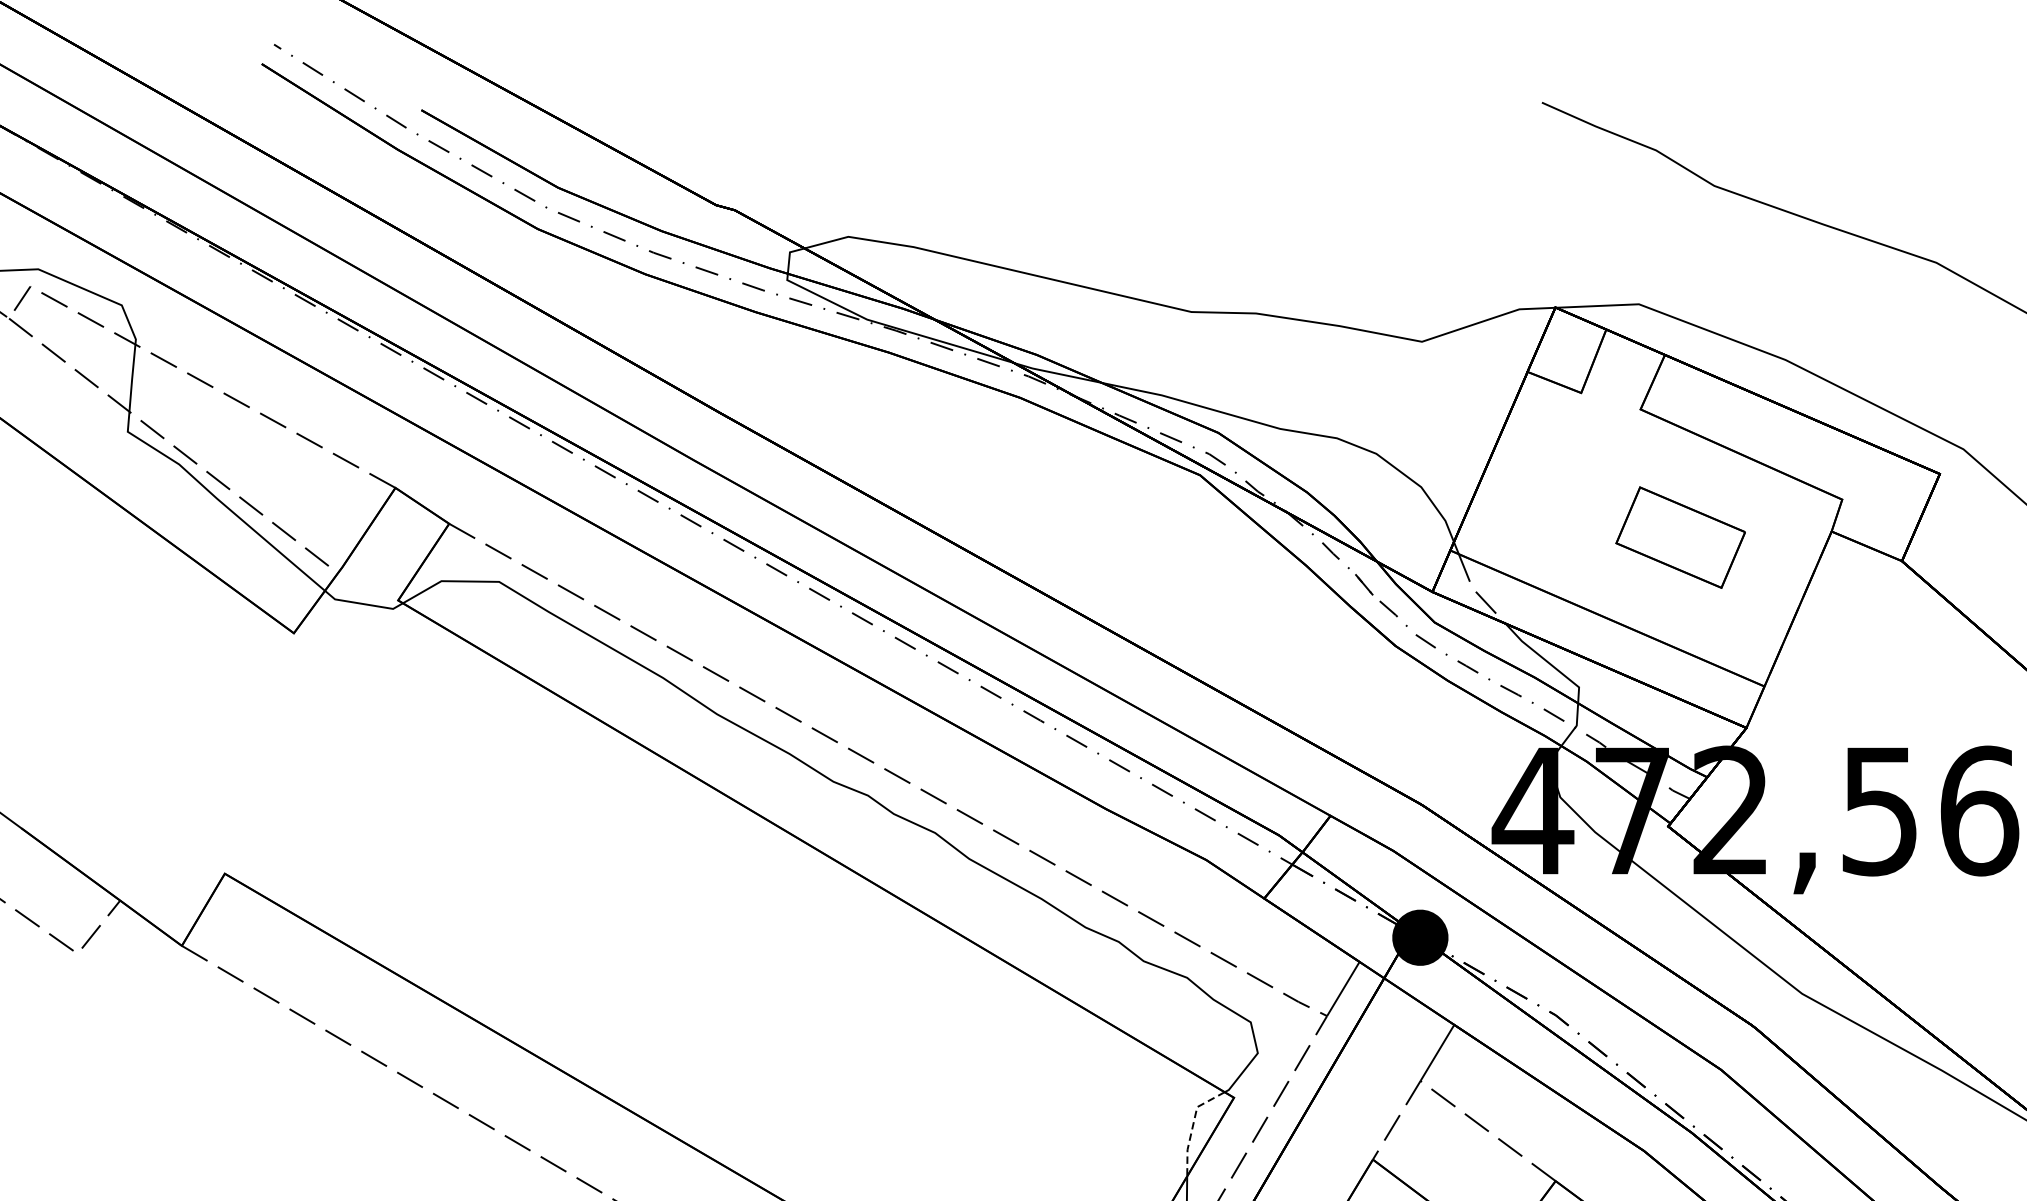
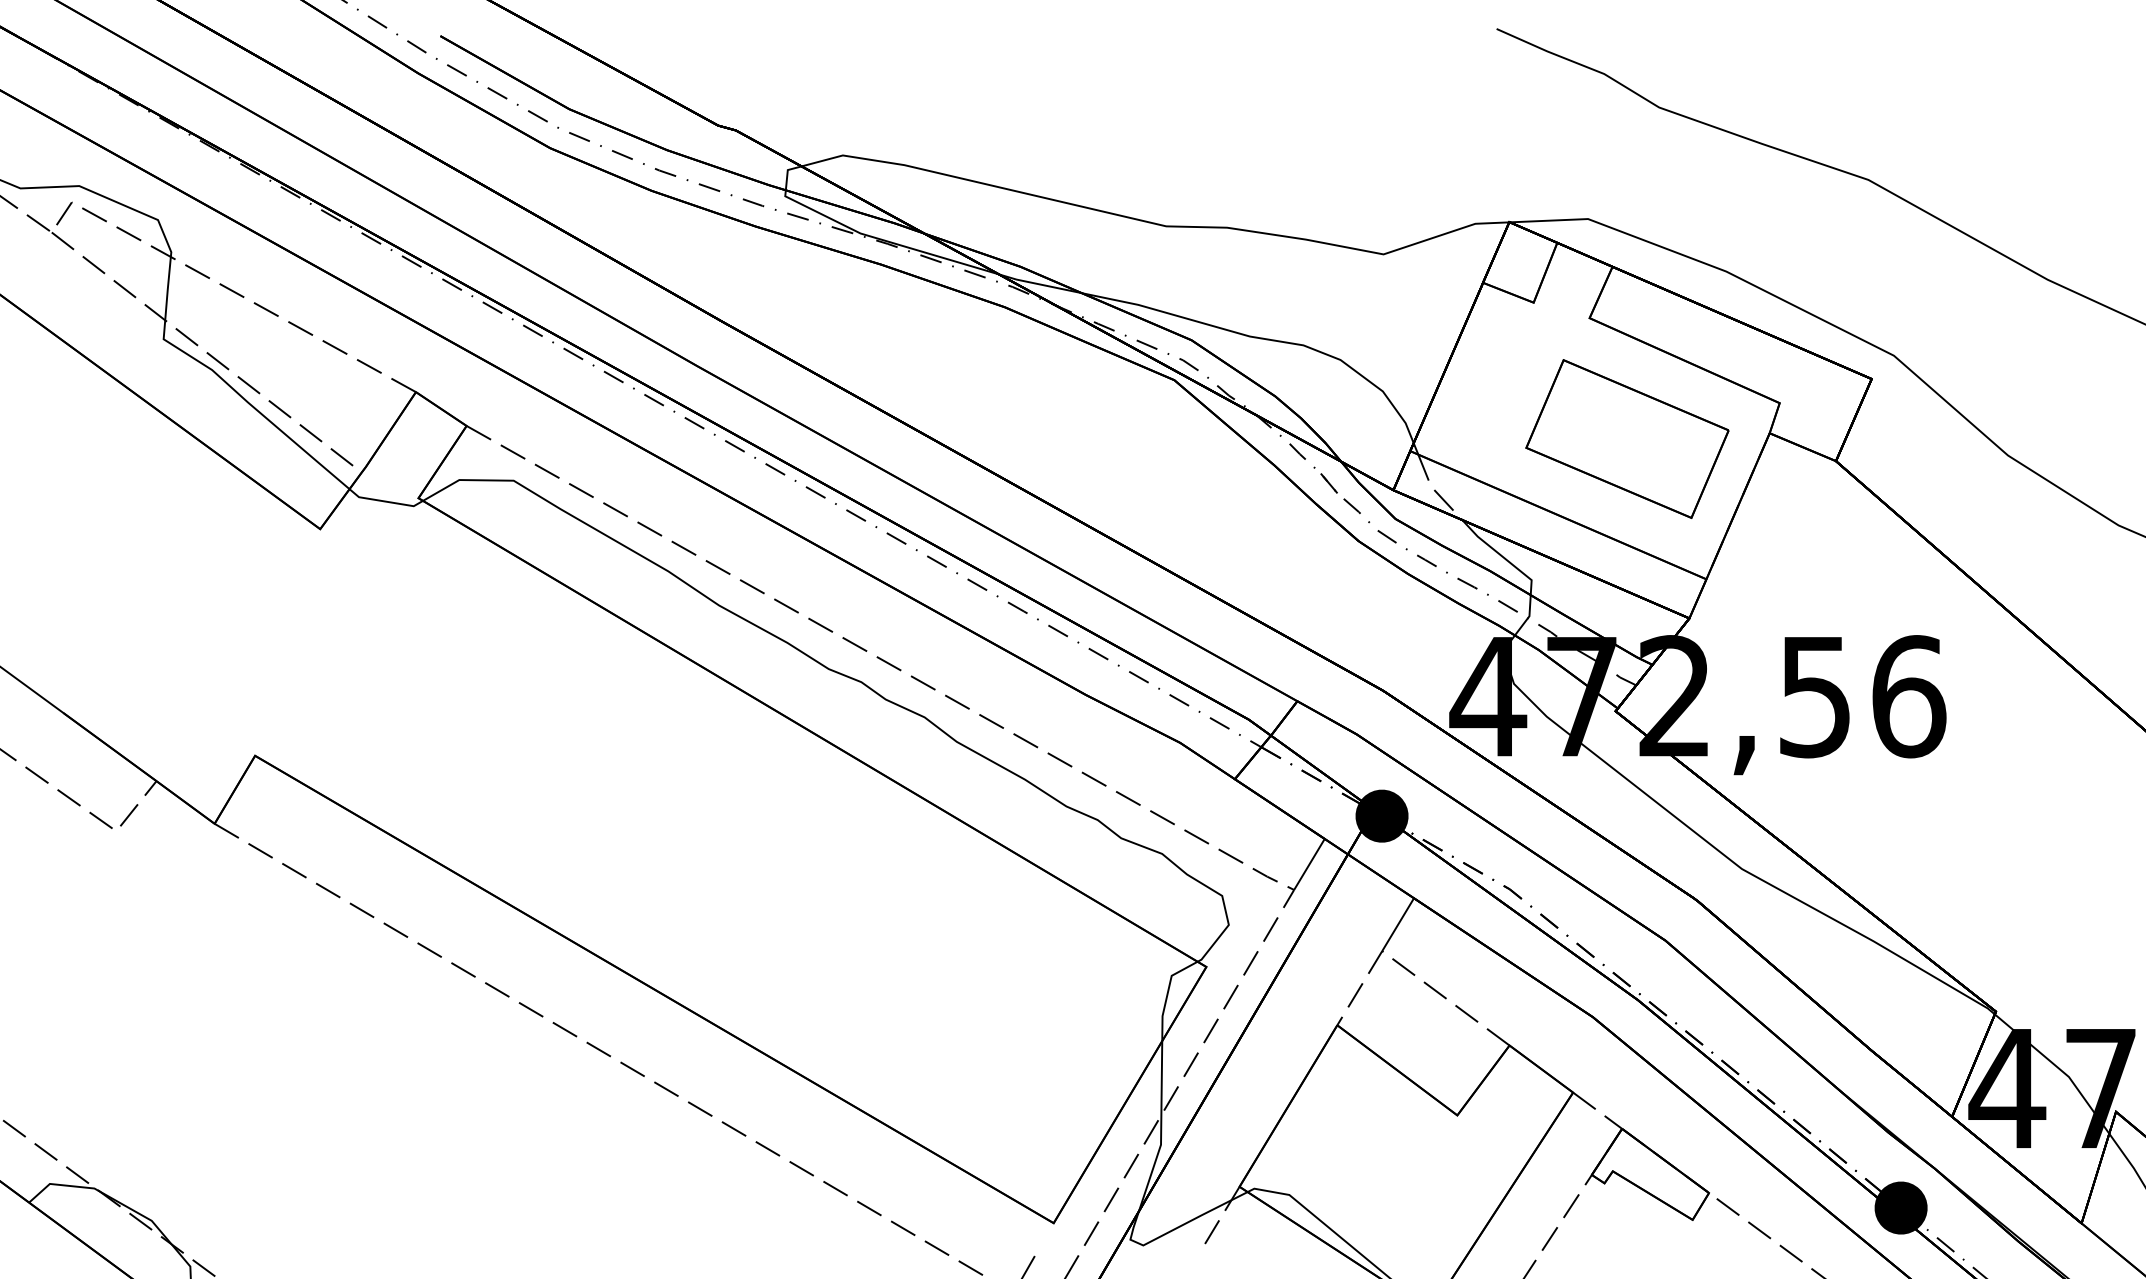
part: (1680, 537) -> (1627, 438), size x1.67
line: (1192, 1126) -> (1167, 994), dashed -> solid

